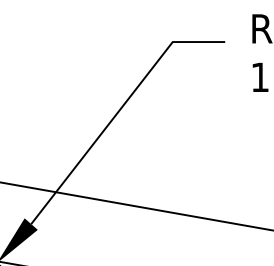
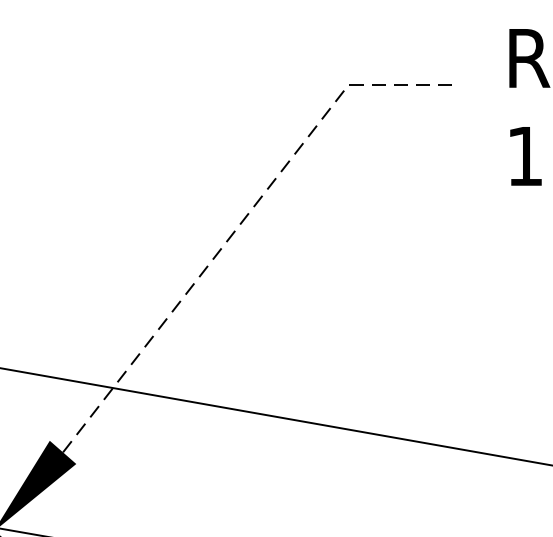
line: (118, 111) -> (239, 225), solid -> dashed

